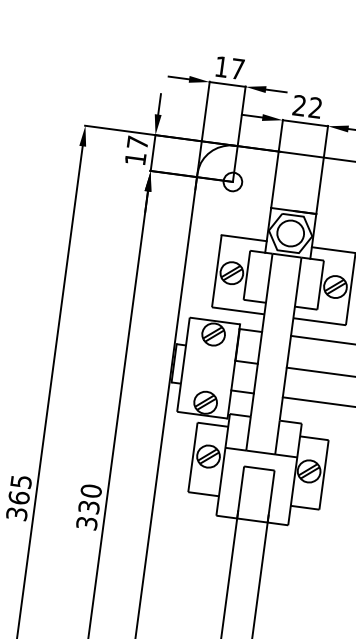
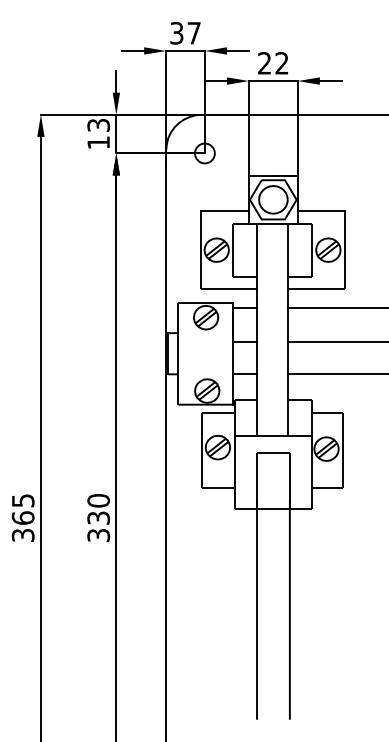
text: (221, 66) -> (176, 32), 17 -> 37
text: (137, 142) -> (98, 125), 17 -> 13

